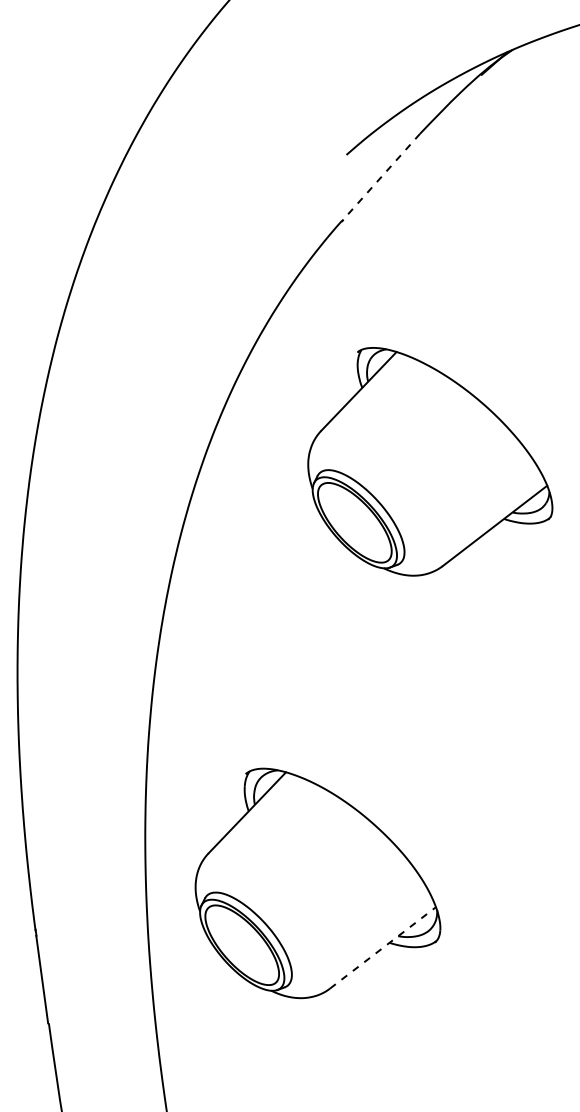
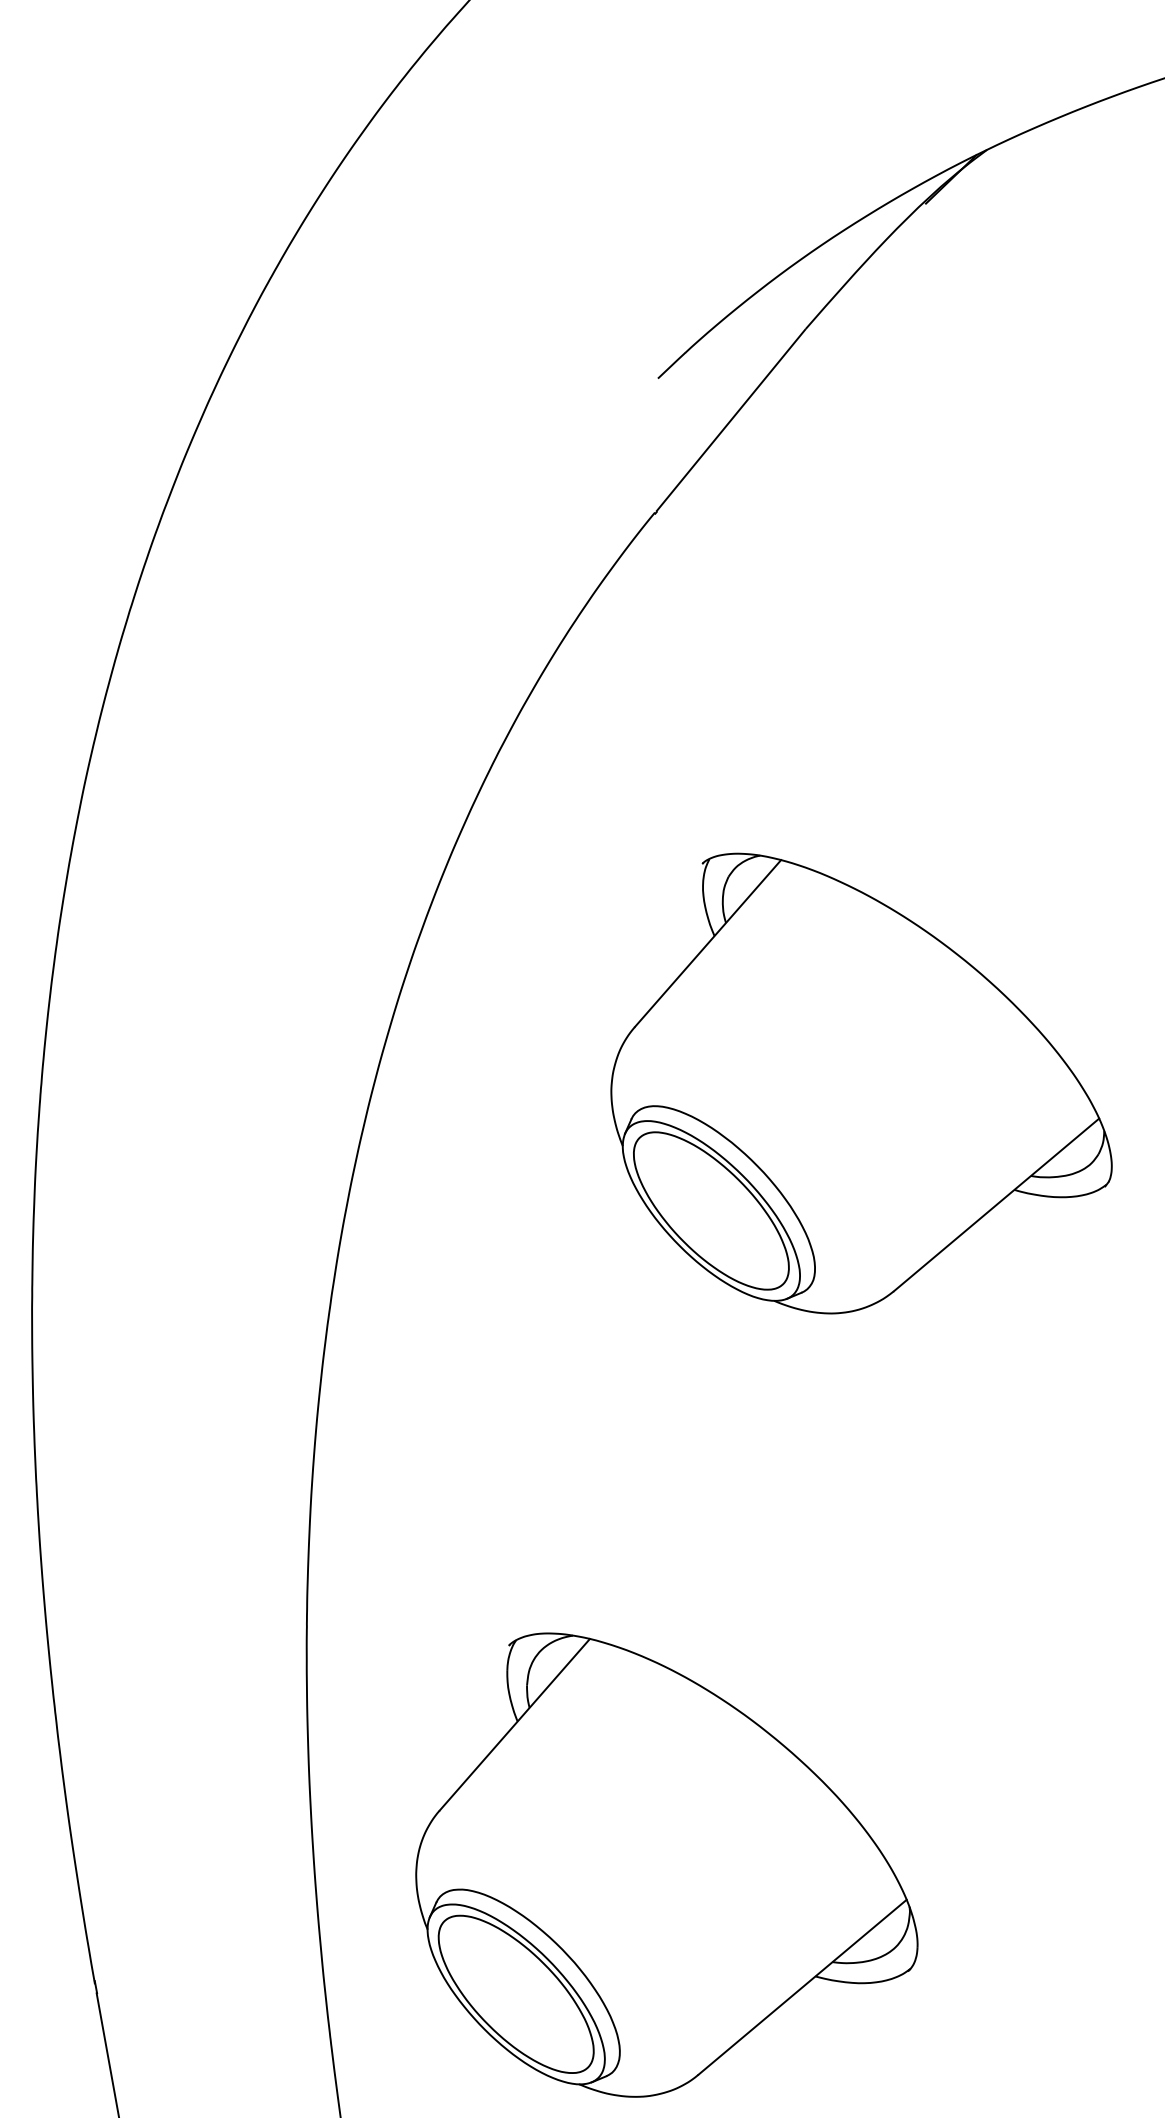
line: (381, 177) -> (731, 421), dashed -> solid
part: (430, 461) -> (859, 1079), moved
line: (383, 947) -> (803, 1986), dashed -> solid

